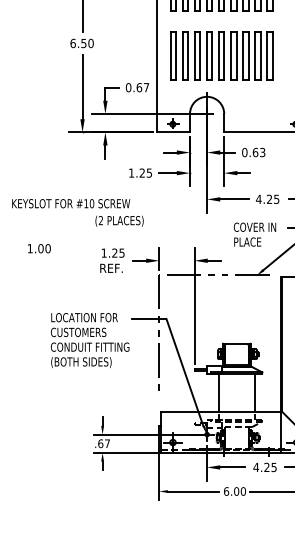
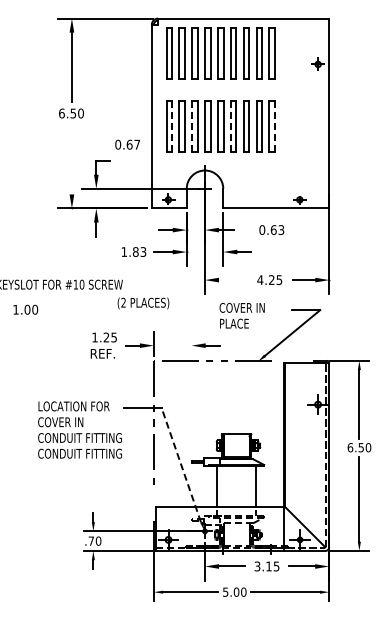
line: (176, 55) -> (172, 126), solid -> dashed
line: (195, 55) -> (192, 126), solid -> dashed
line: (230, 55) -> (230, 126), solid -> dashed
line: (272, 55) -> (274, 126), solid -> dashed
line: (82, 86) -> (71, 159), removed
text: (137, 87) -> (127, 144), moved
text: (253, 152) -> (271, 229), moved
text: (145, 172) -> (139, 251), 1.25 -> 1.83
line: (234, 199) -> (234, 280), removed
text: (119, 221) -> (143, 303), moved
text: (254, 234) -> (241, 315), moved
text: (39, 248) -> (25, 309), moved
line: (194, 305) -> (191, 393), removed
text: (81, 332) -> (70, 422), CUSTOMERS -> COVER IN
text: (89, 362) -> (79, 454), (BOTH SIDES) -> CONDUIT FITTING
line: (185, 371) -> (181, 464), solid -> dashed
text: (103, 443) -> (94, 540), .67 -> .70
text: (260, 467) -> (262, 566), 4.25 -> 3.15
text: (226, 490) -> (225, 591), 6.00 -> 5.00

